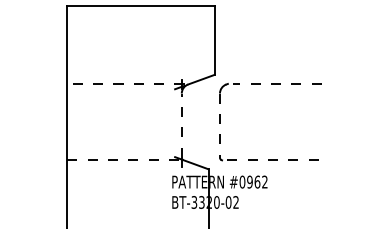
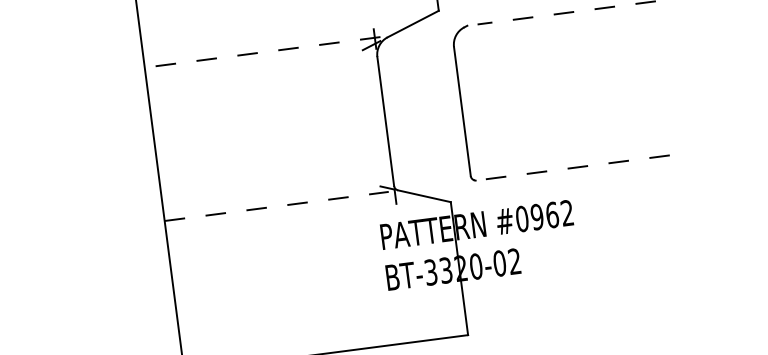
line: (181, 125) -> (385, 121), dashed -> solid
line: (219, 126) -> (461, 113), dashed -> solid

